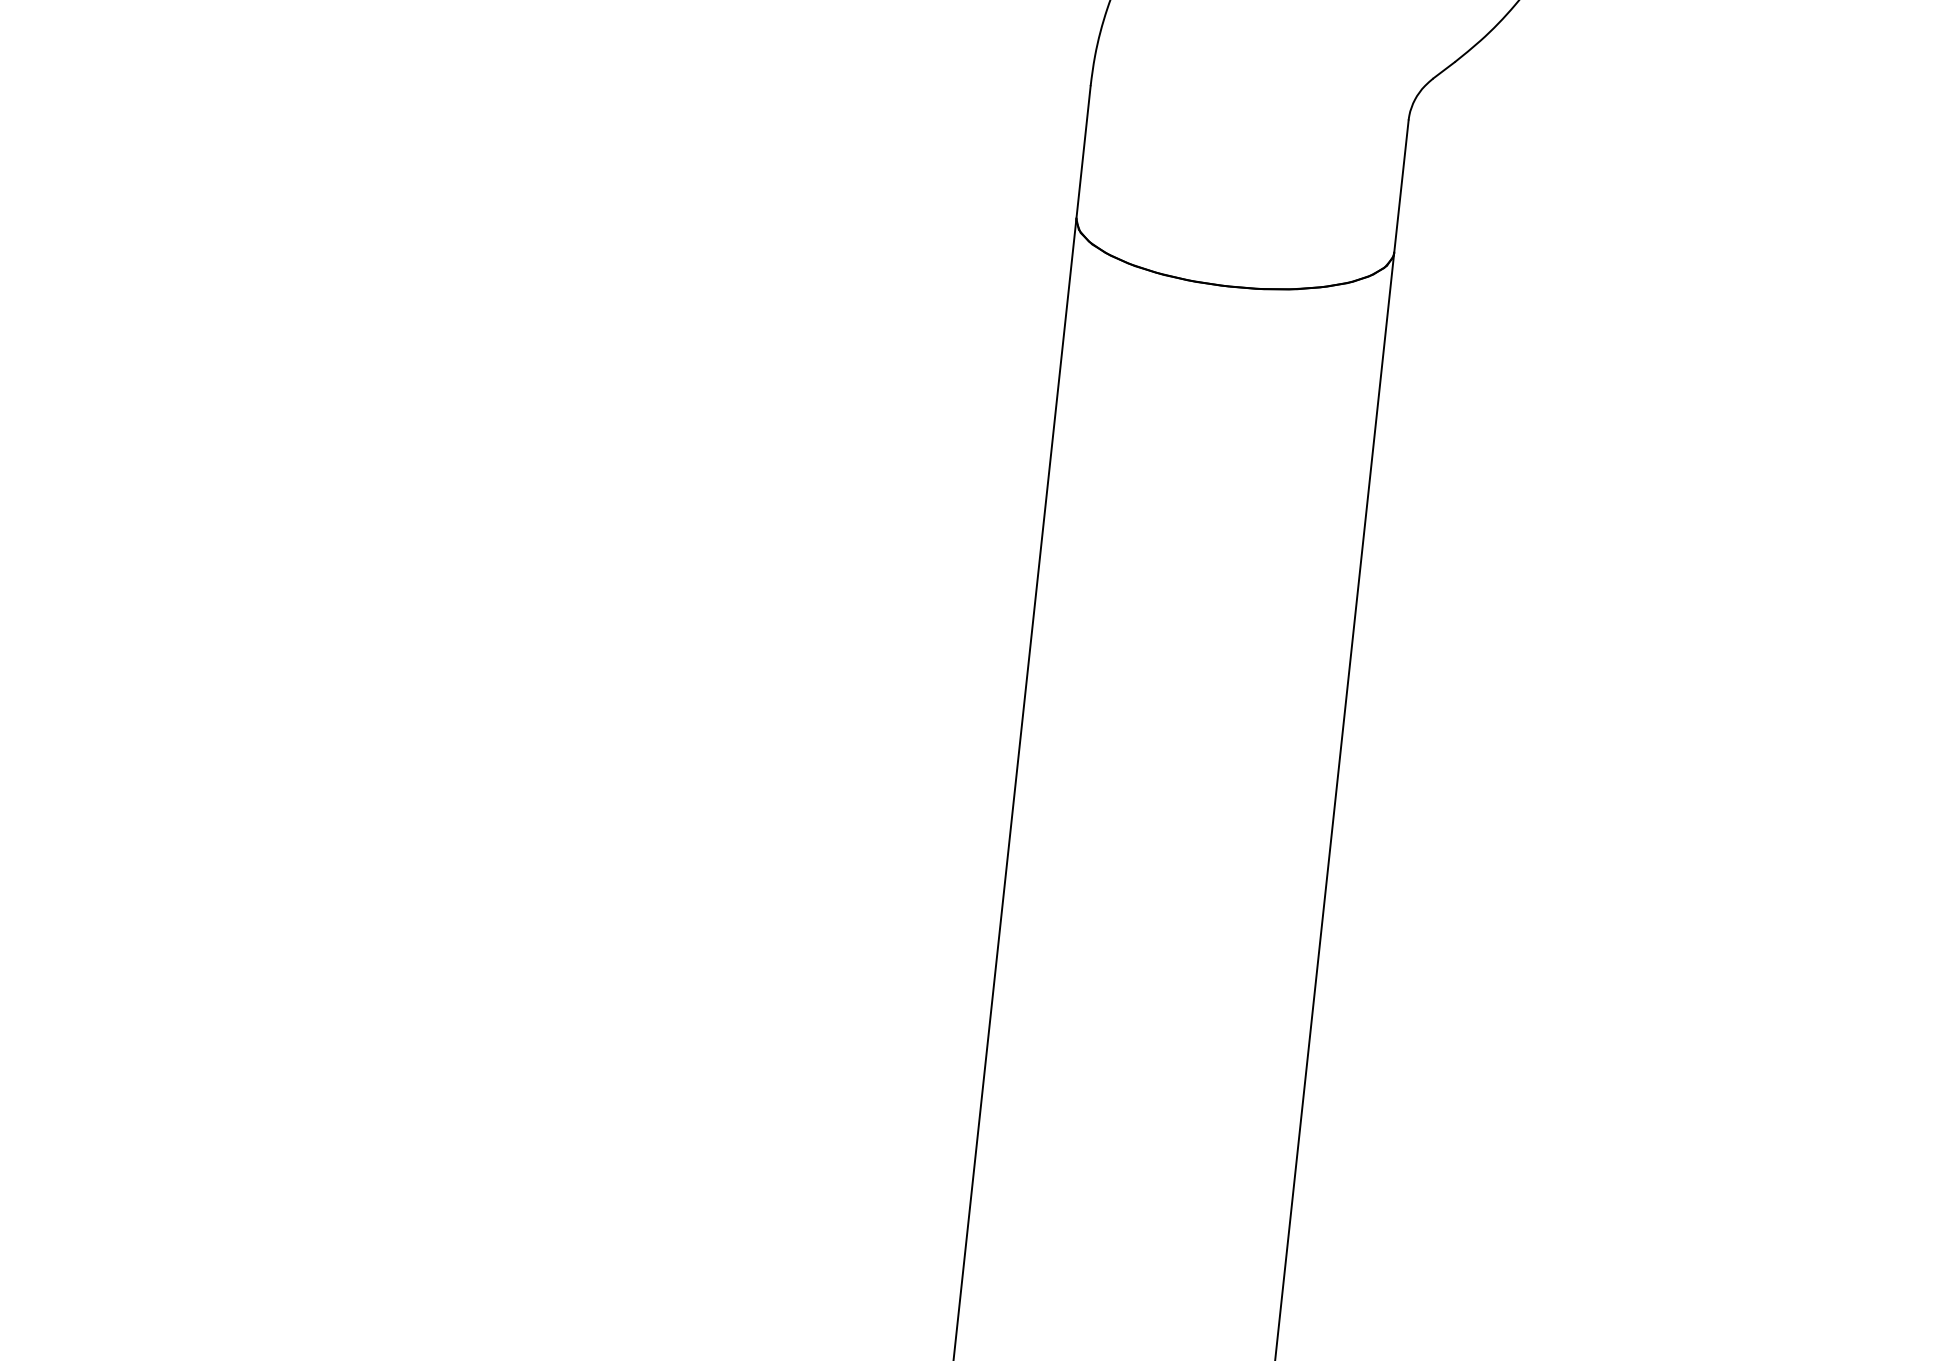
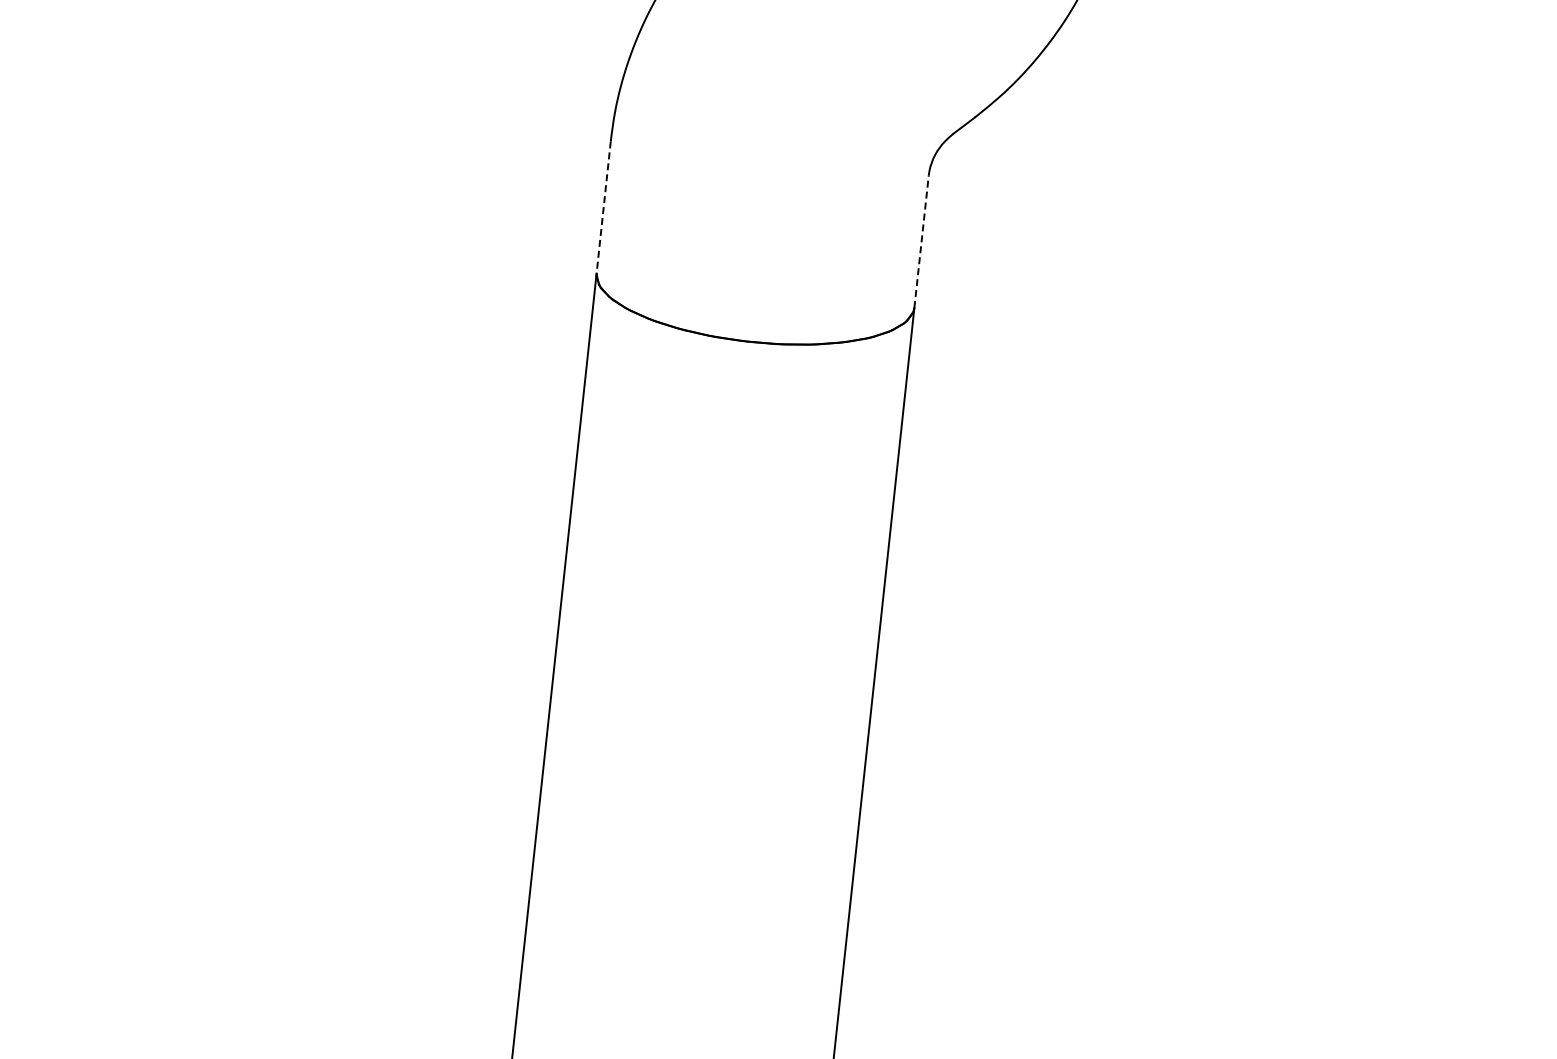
line: (1083, 152) -> (603, 207), solid -> dashed
line: (1401, 186) -> (921, 241), solid -> dashed

